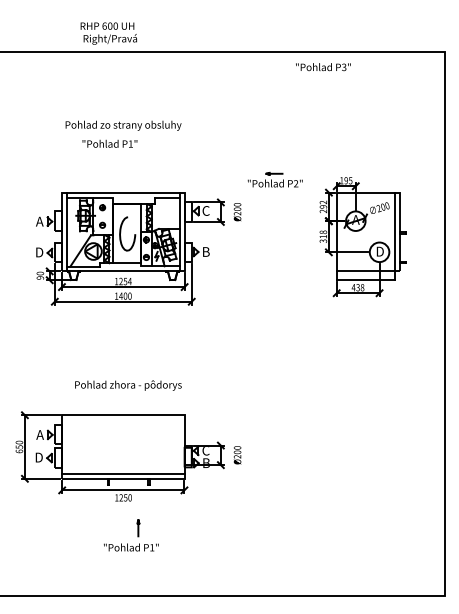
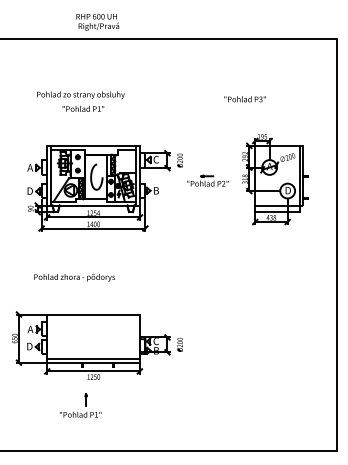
text: (108, 33) -> (97, 22), moved
text: (323, 67) -> (245, 99), moved
text: (123, 125) -> (80, 94), moved
part: (274, 179) -> (207, 180), moved
text: (128, 385) -> (74, 277), moved
part: (131, 535) -> (80, 405), moved

